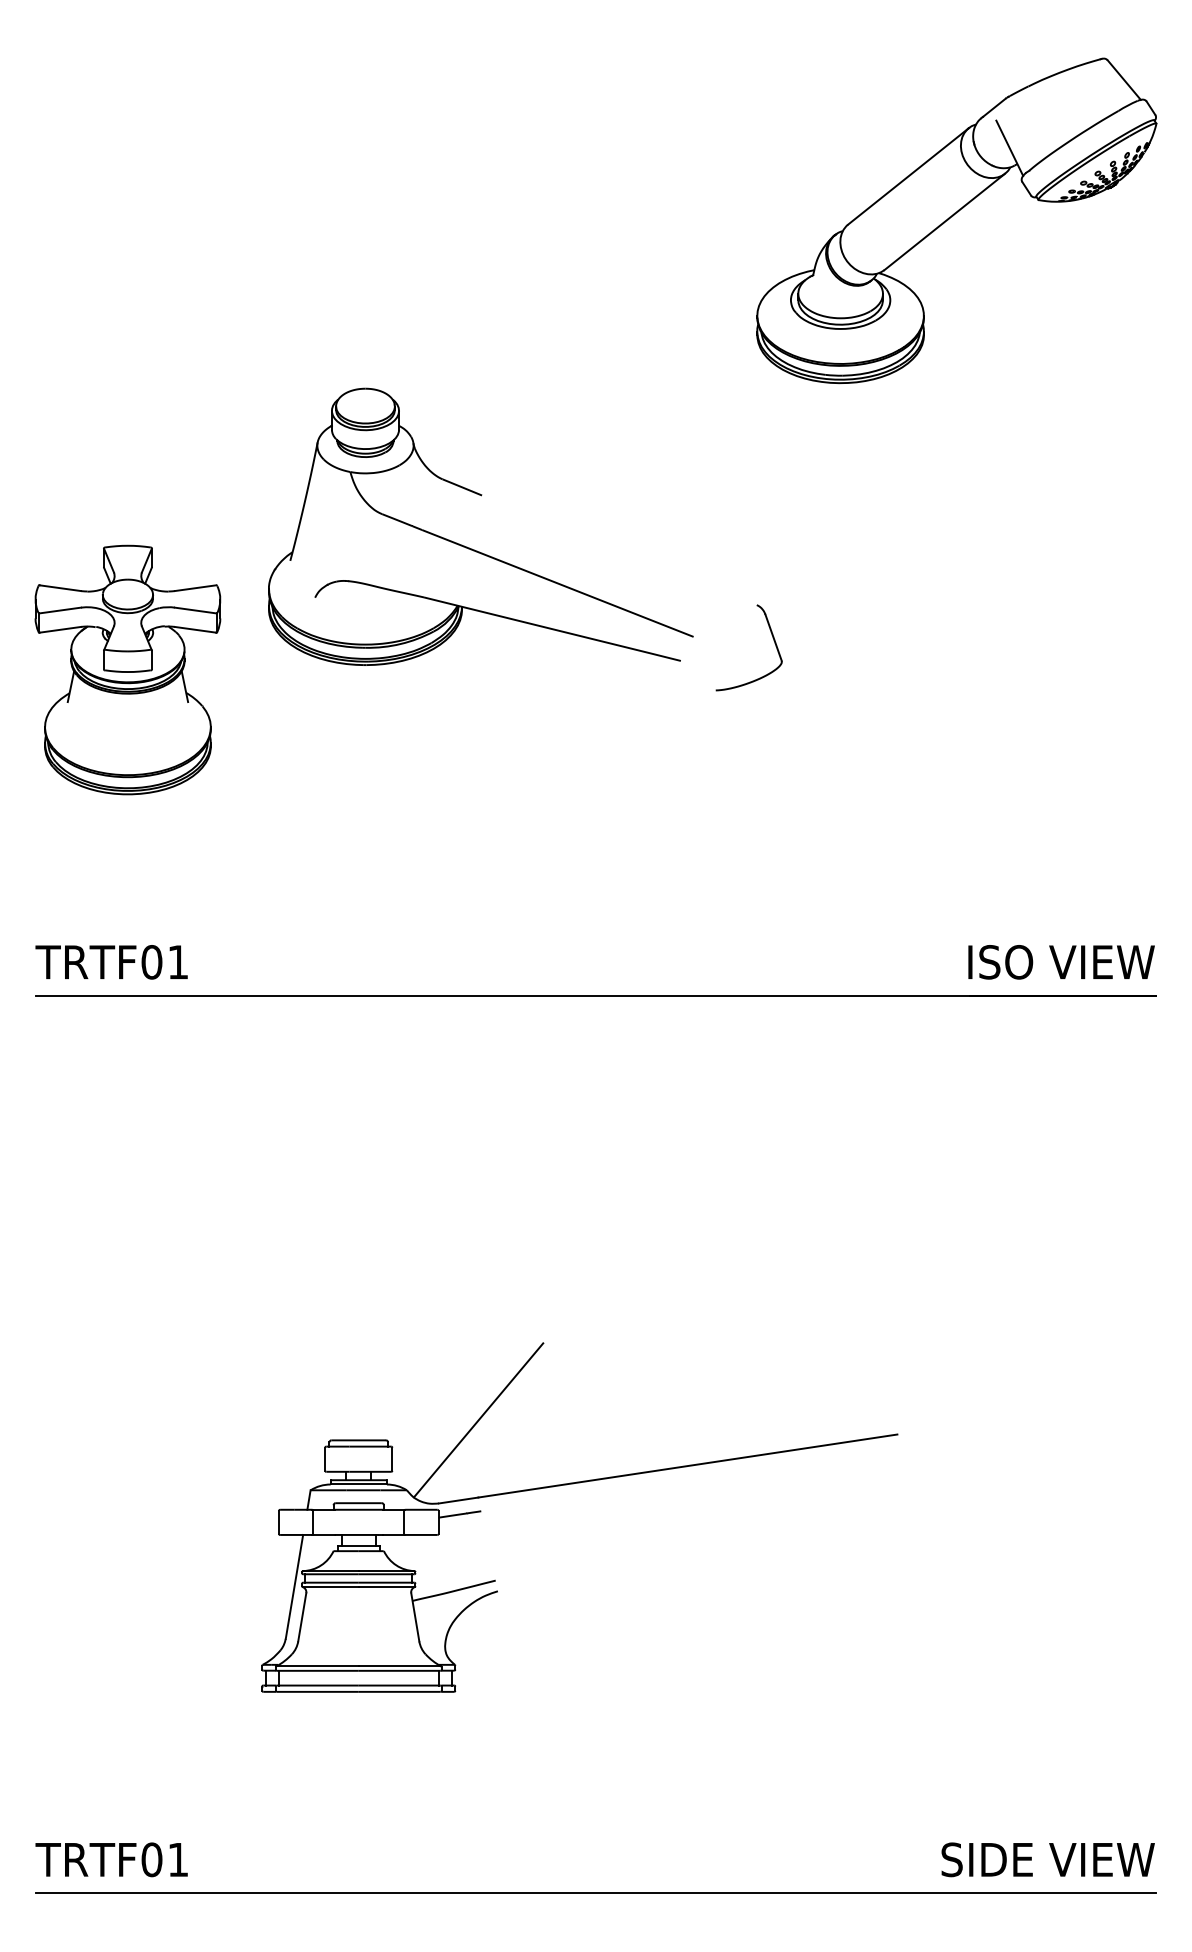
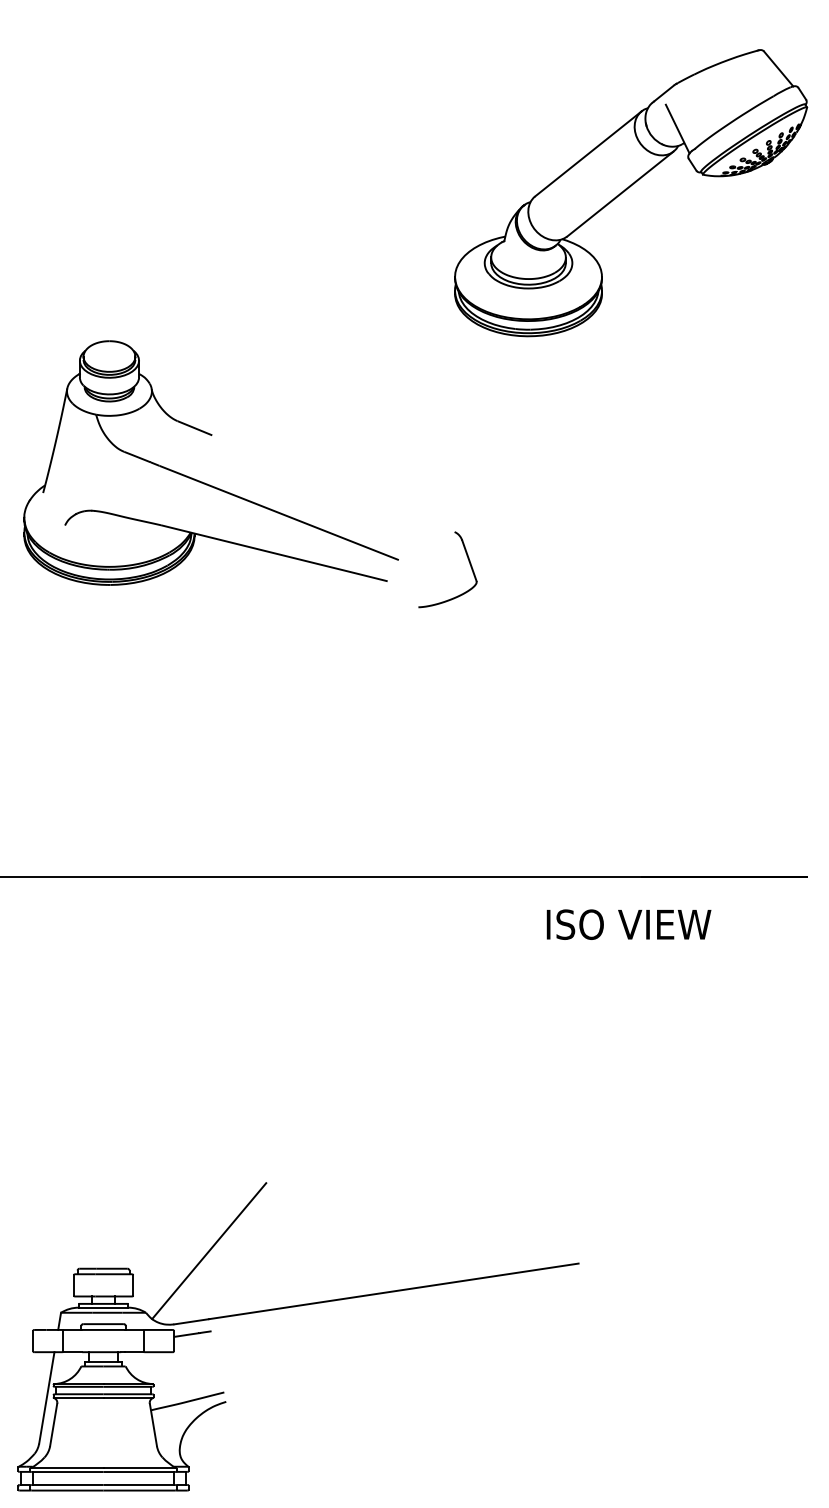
text: (1061, 962) -> (628, 924), moved

